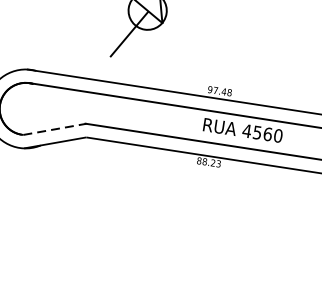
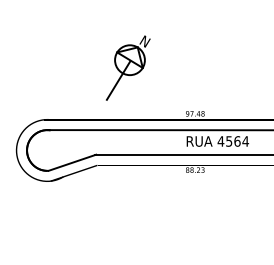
line: (55, 129) -> (72, 162), dashed -> solid
text: (278, 135) -> (245, 141), 4560 -> 4564

